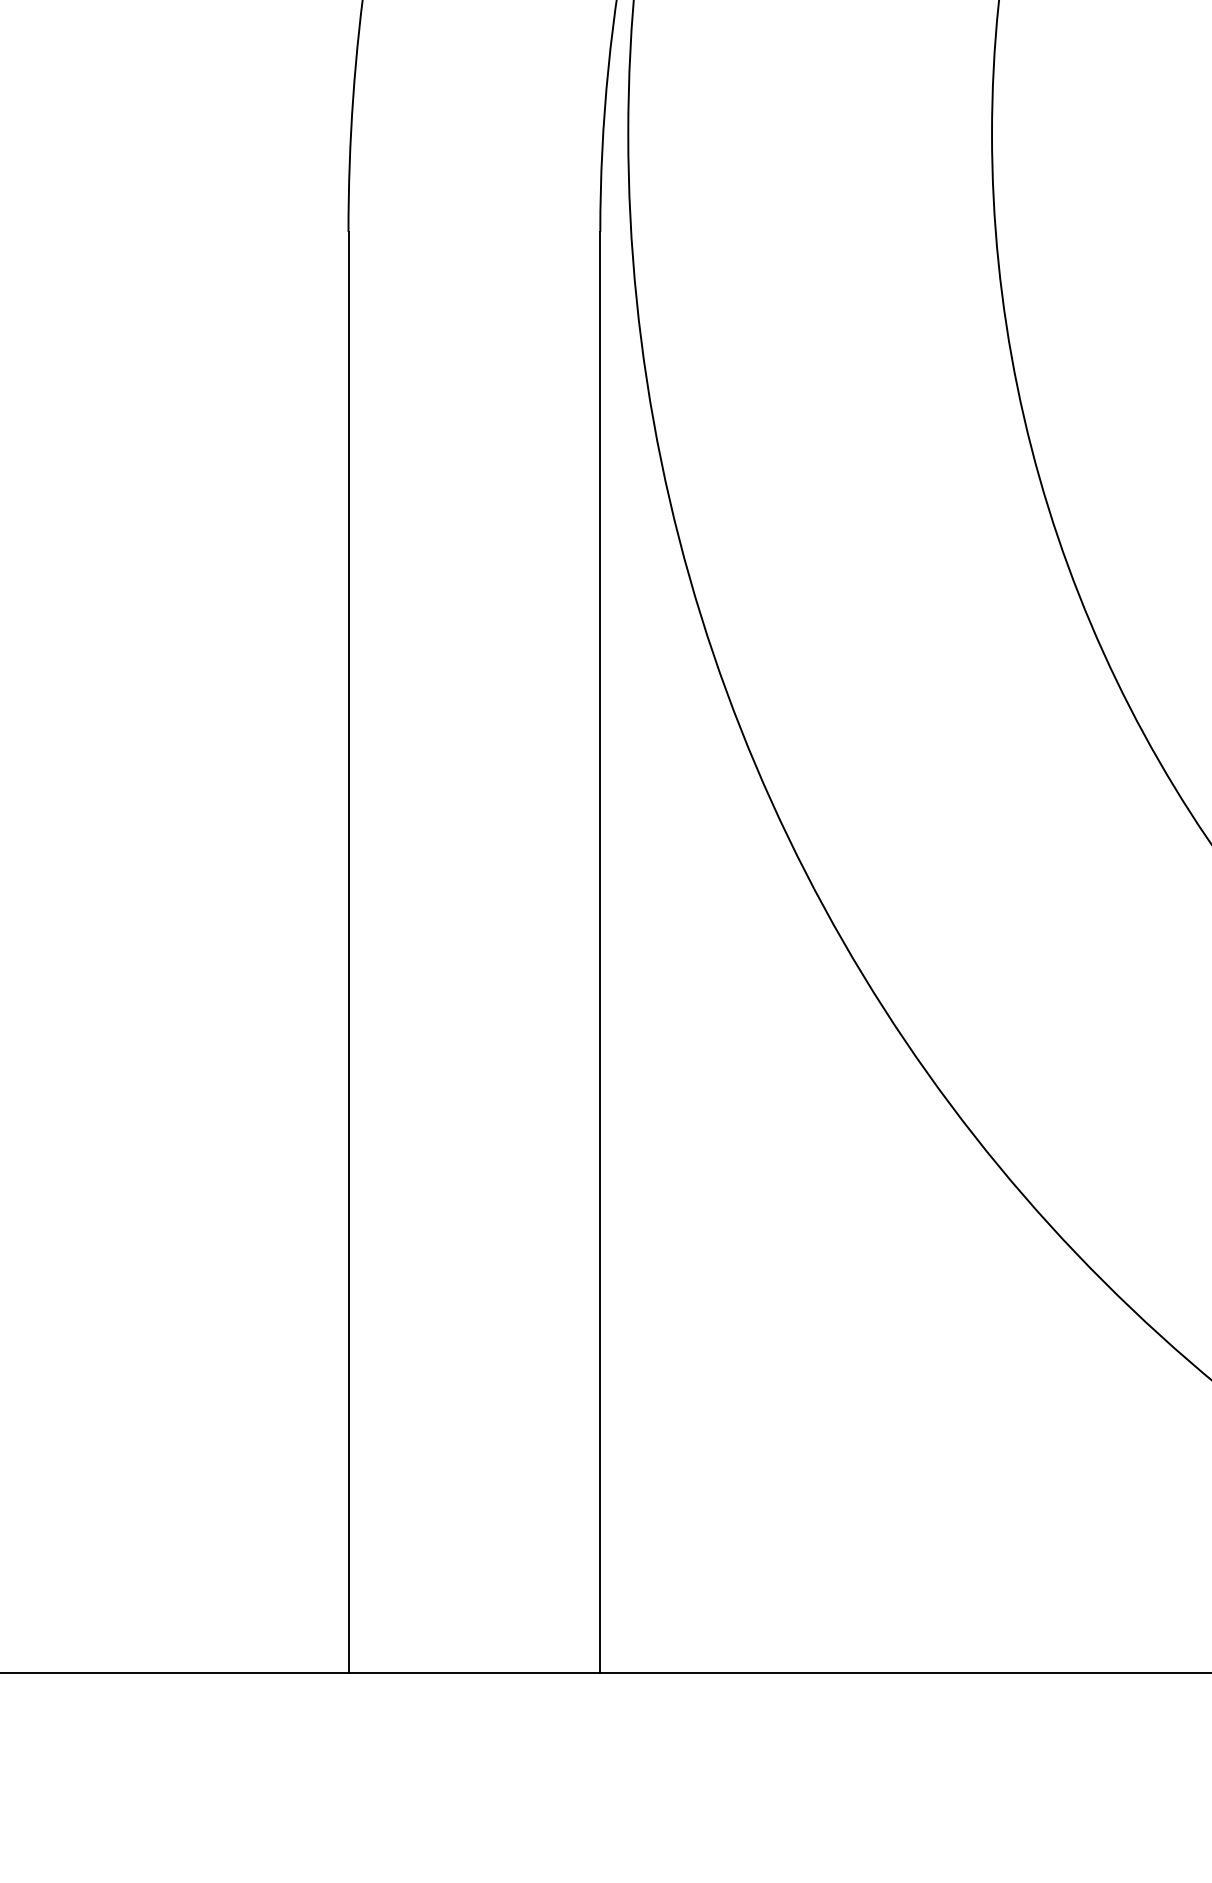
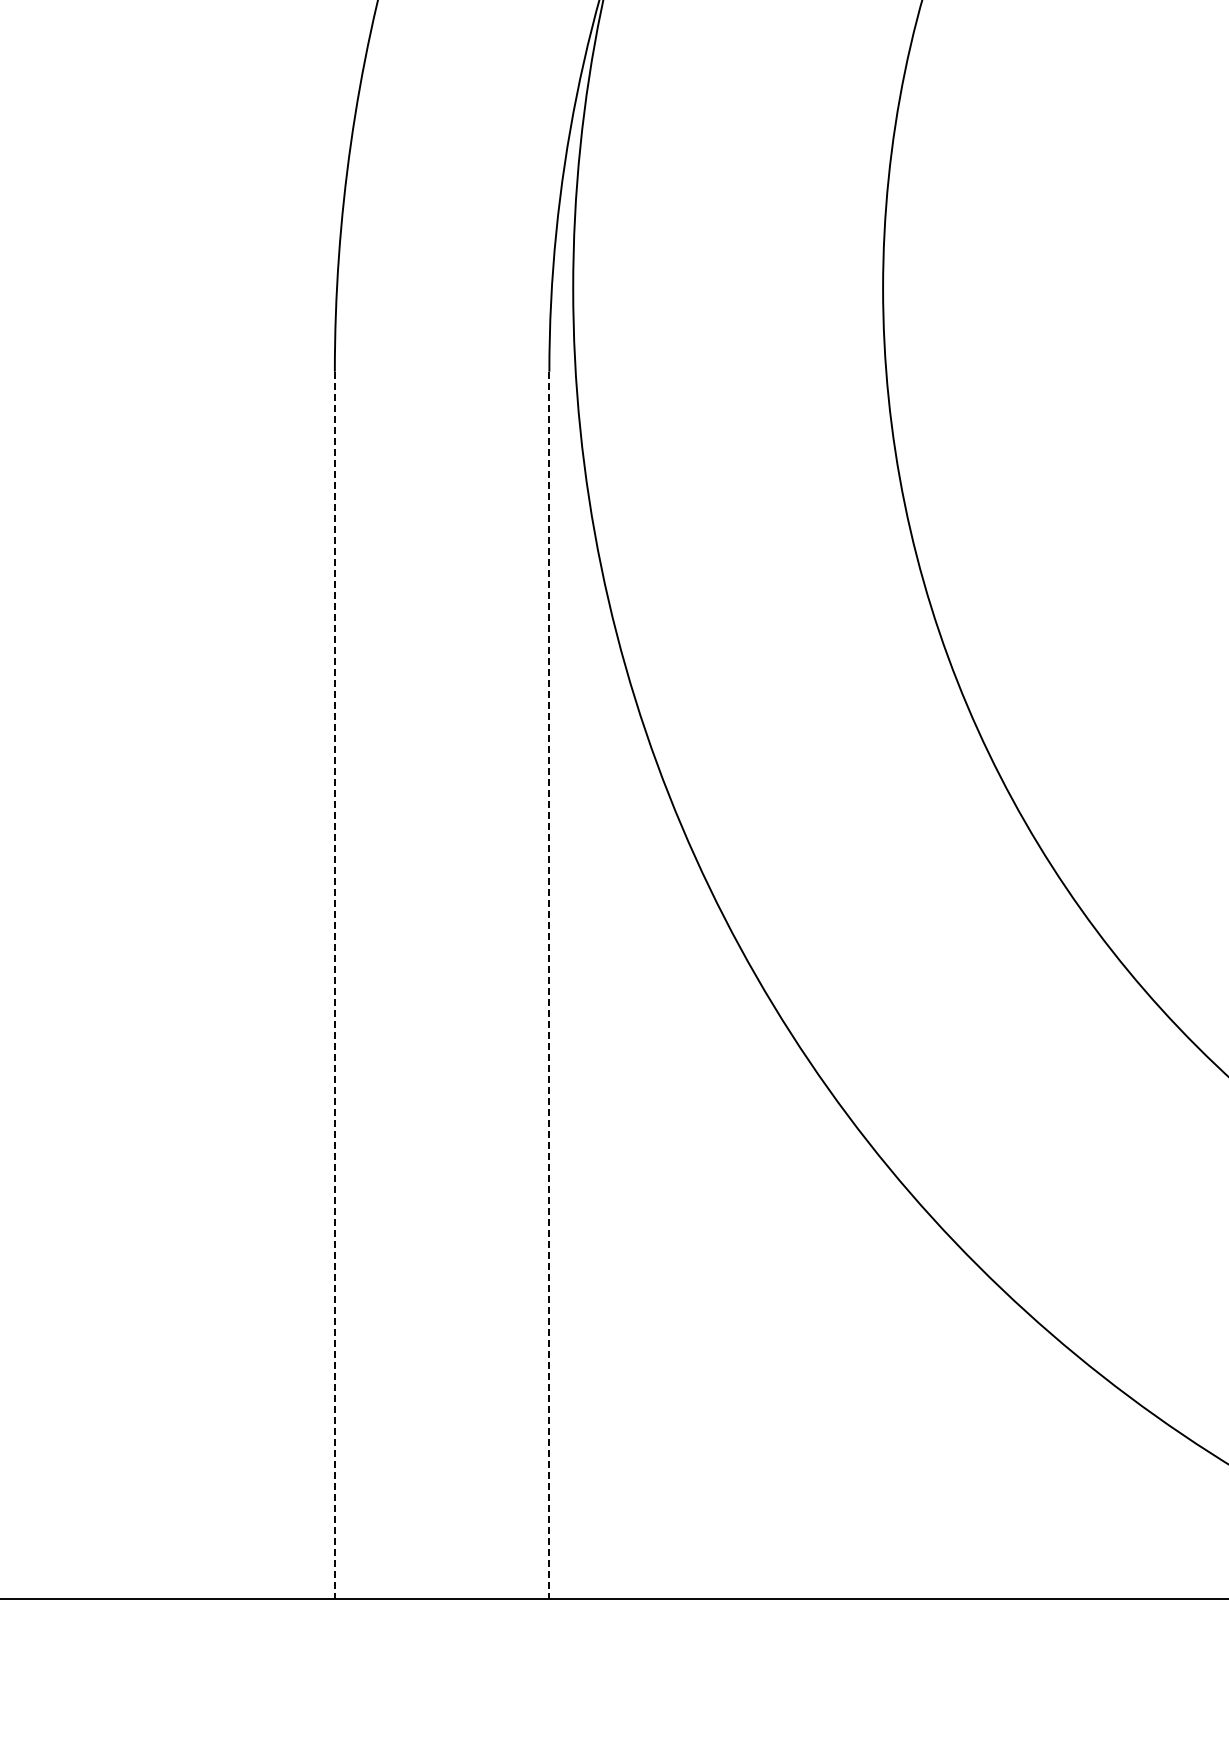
line: (348, 952) -> (334, 985), solid -> dashed
line: (600, 952) -> (549, 985), solid -> dashed

